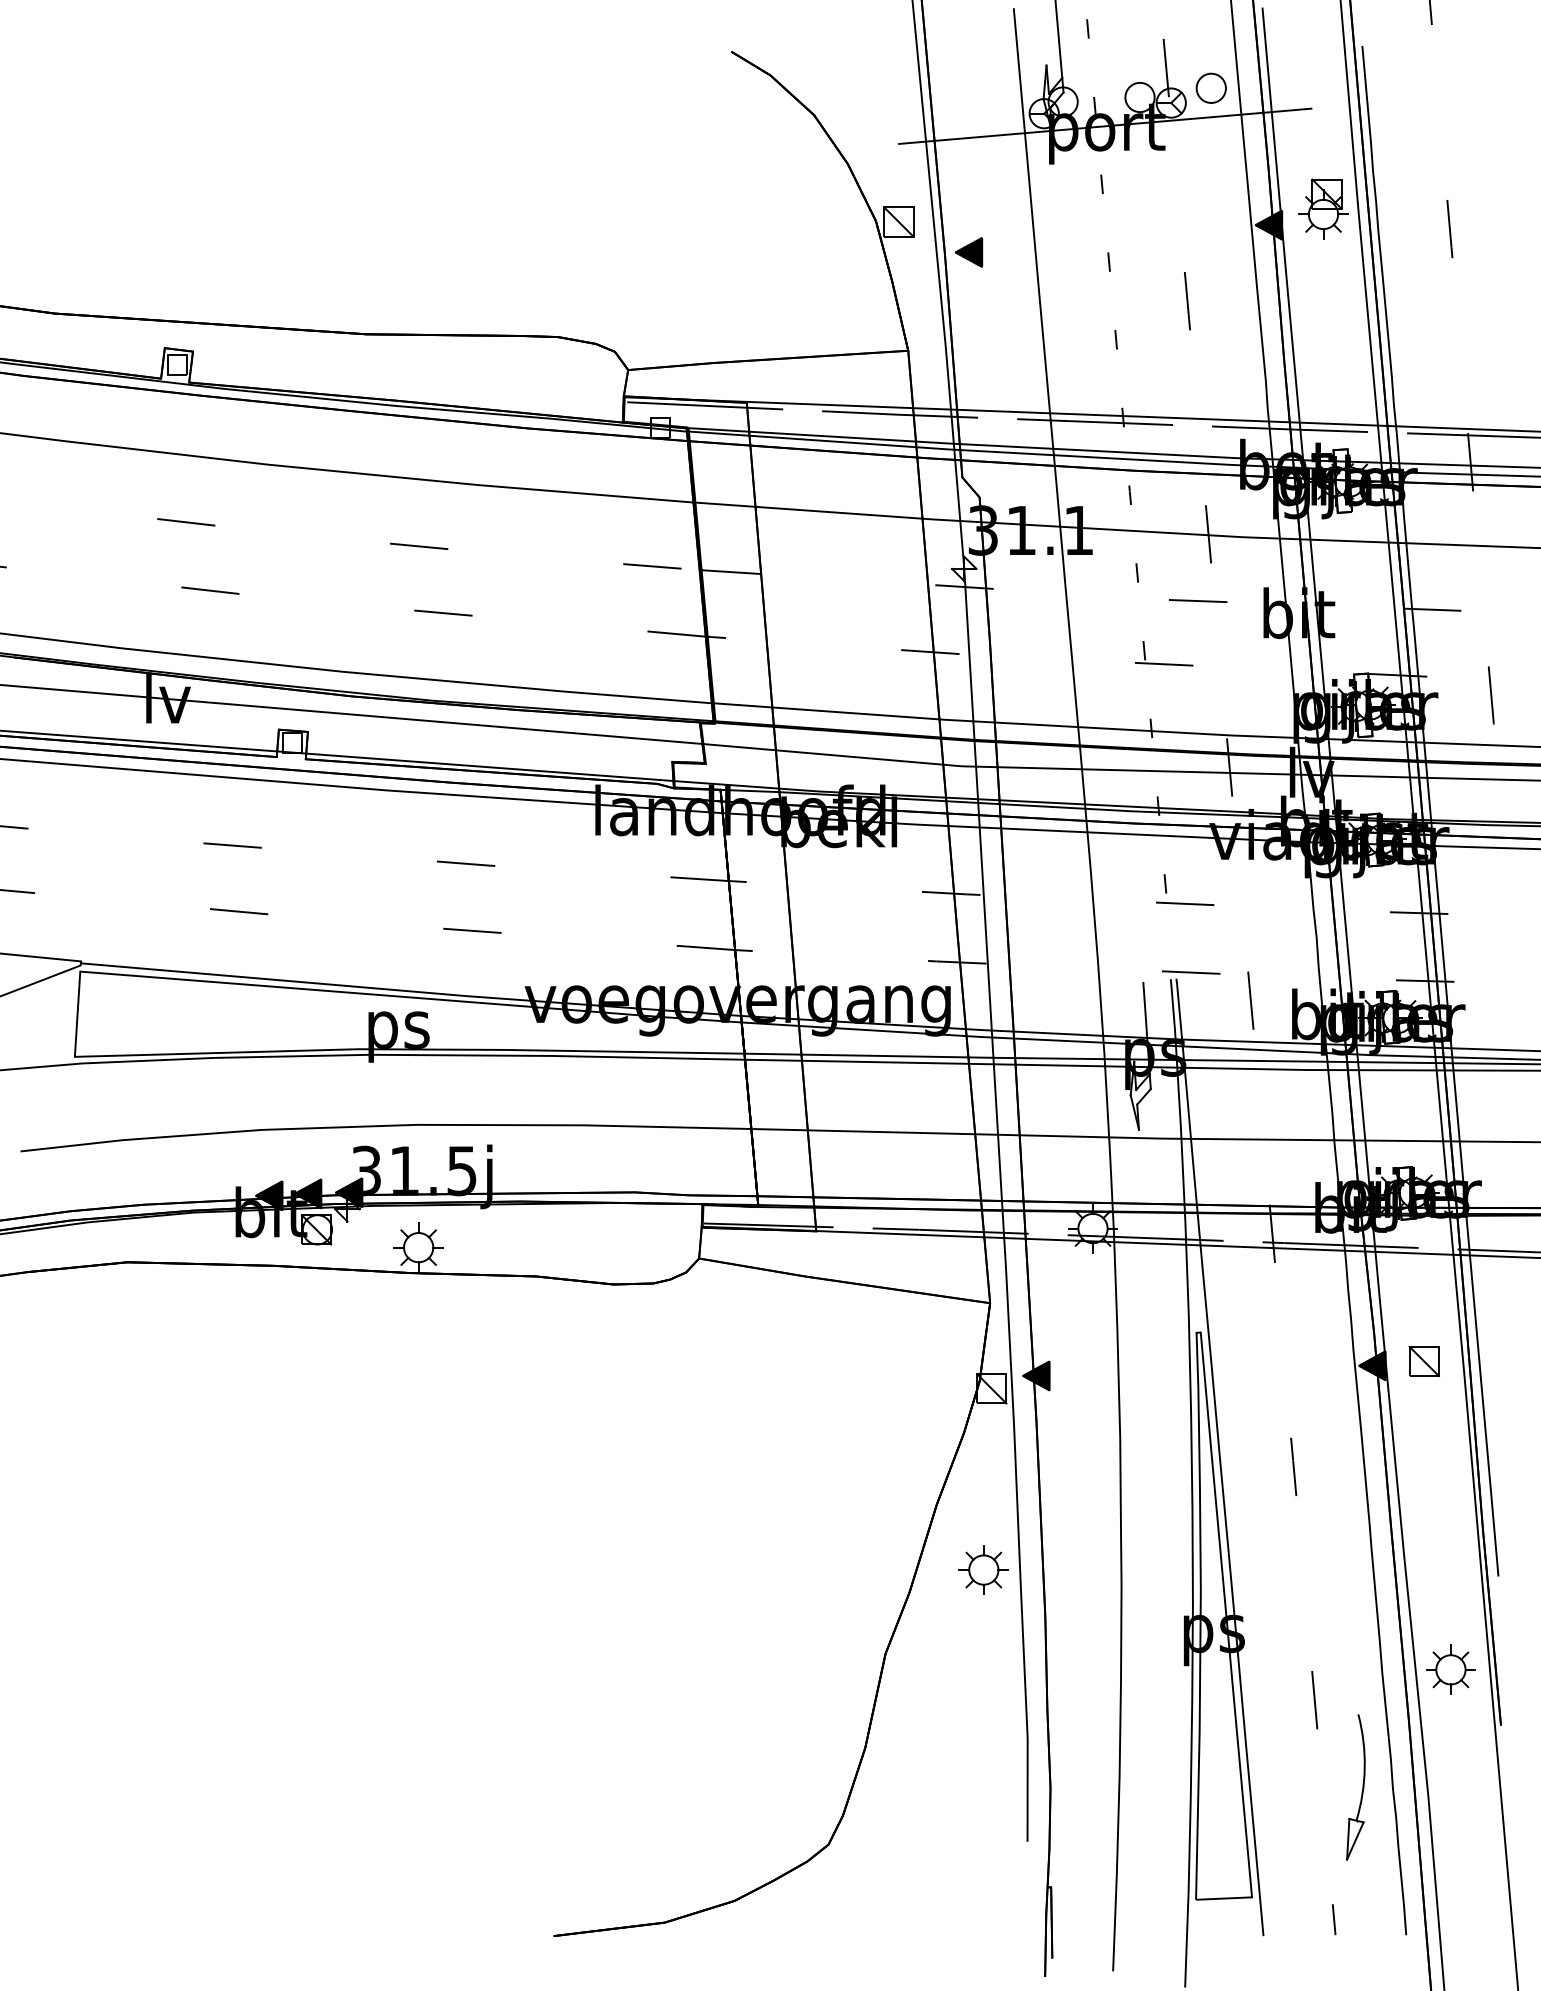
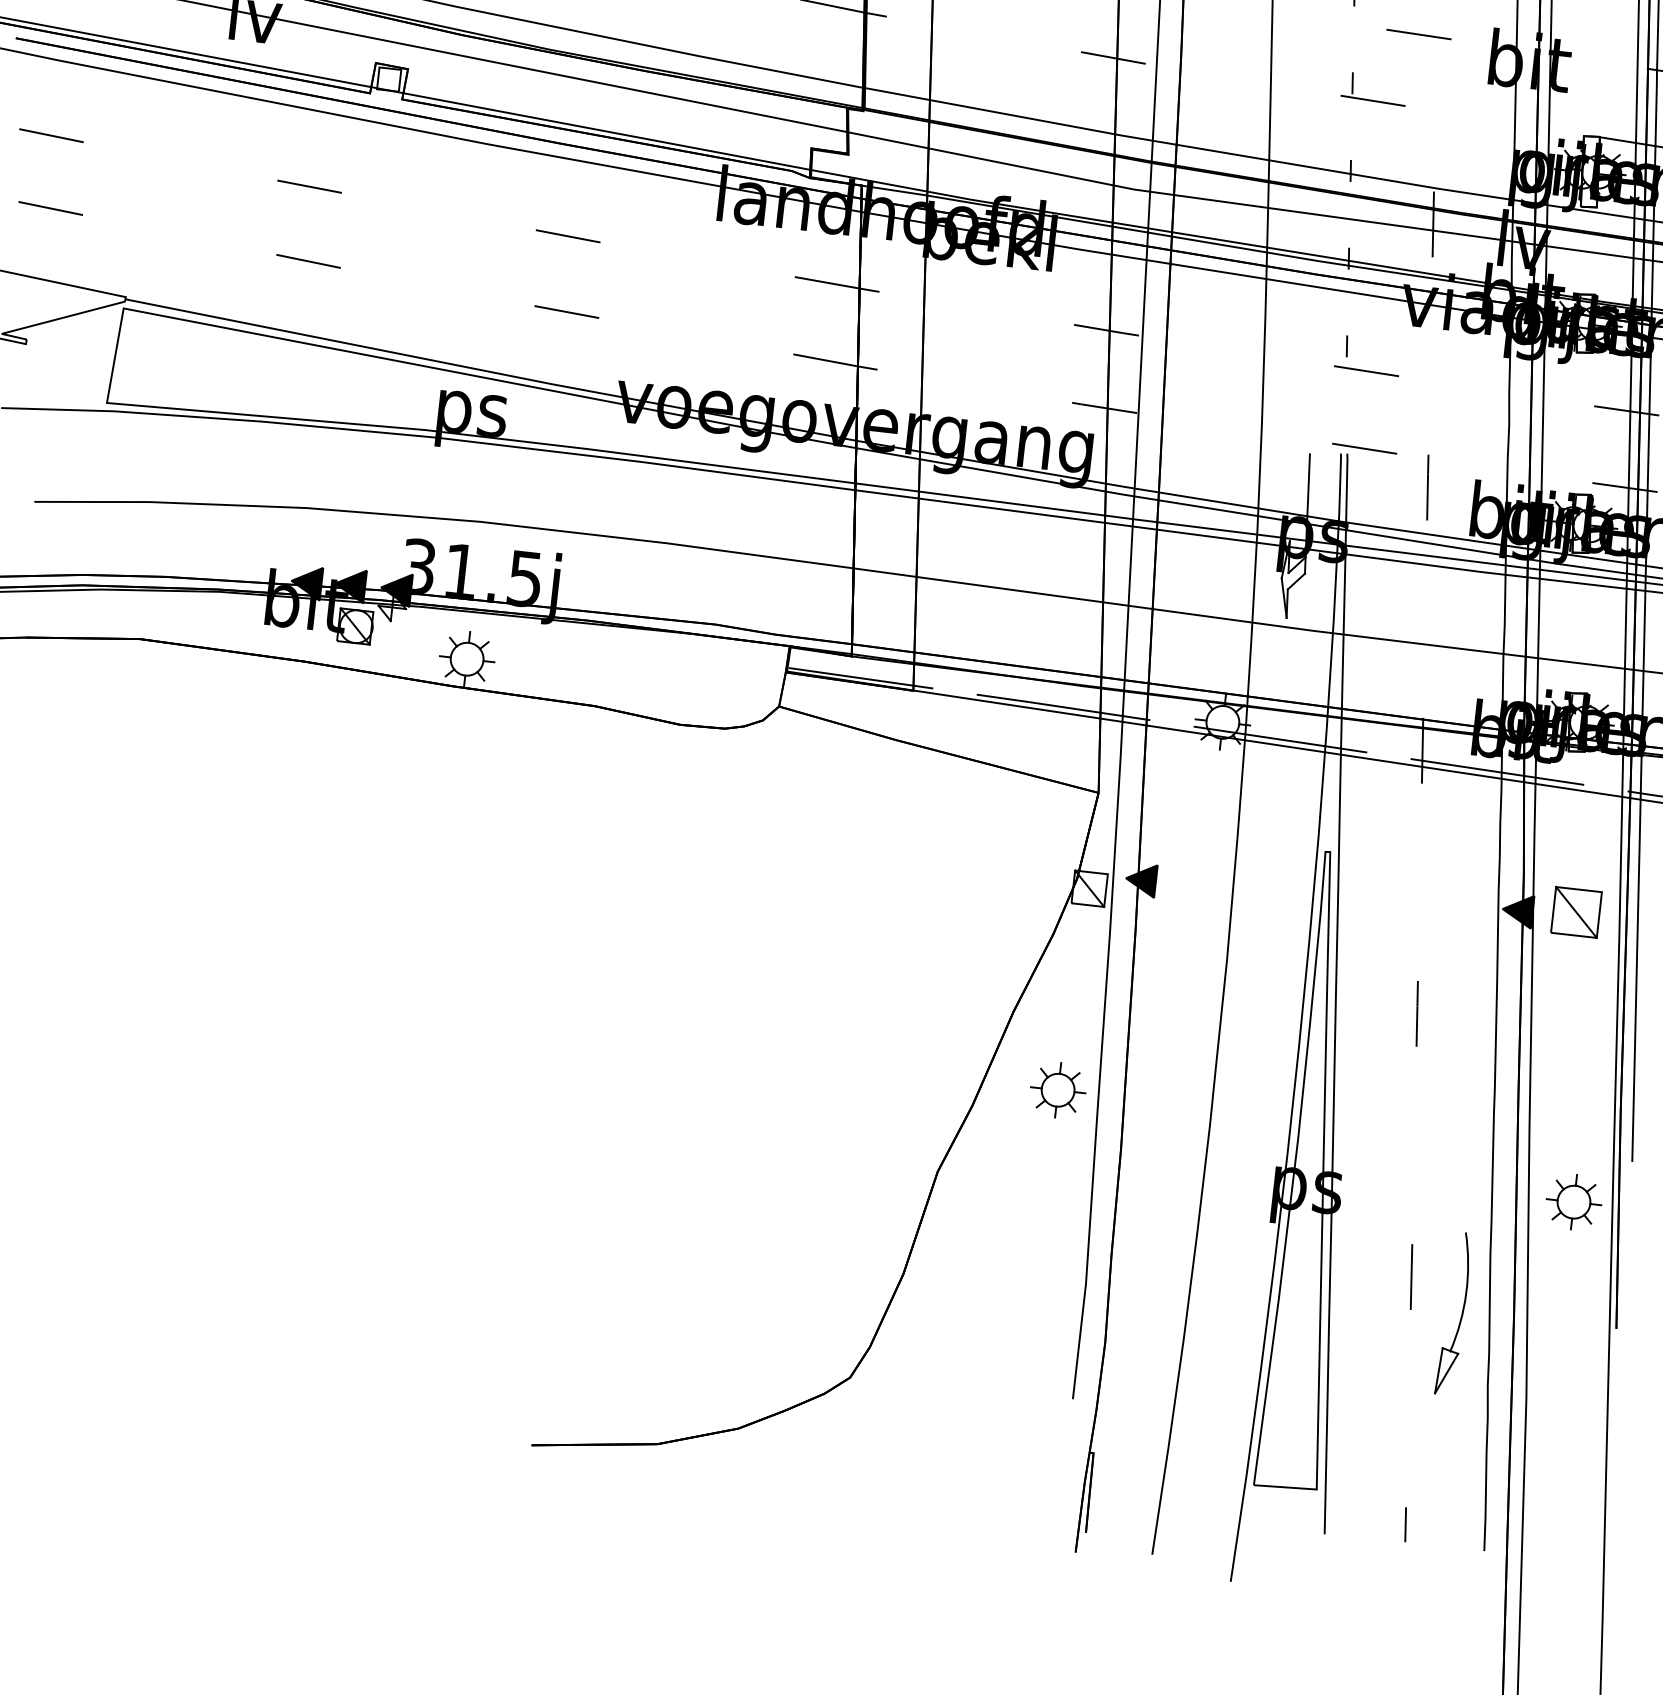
part: (1423, 1361) -> (1575, 912), size x1.4
part: (1450, 1669) -> (1573, 1201), moved
part: (1362, 1787) -> (1461, 1314), moved

